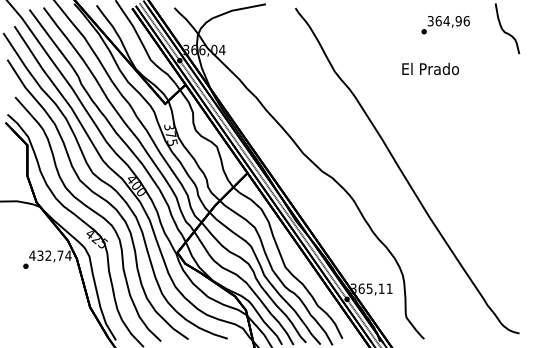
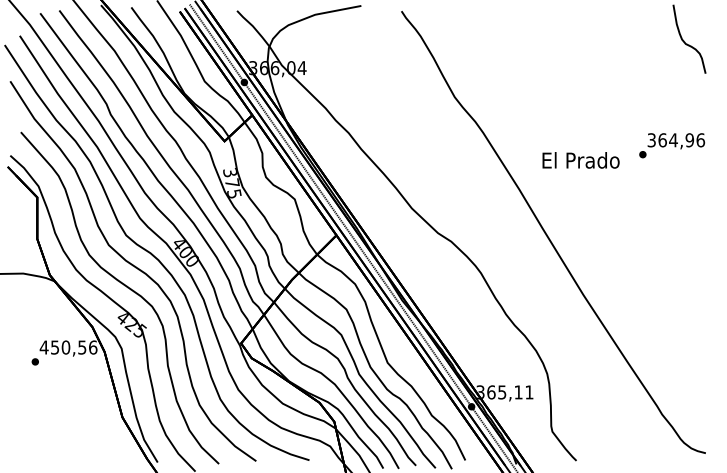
text: (445, 25) -> (671, 146), moved
text: (430, 68) -> (580, 159), moved
text: (54, 255) -> (74, 347), 432,74 -> 450,56

